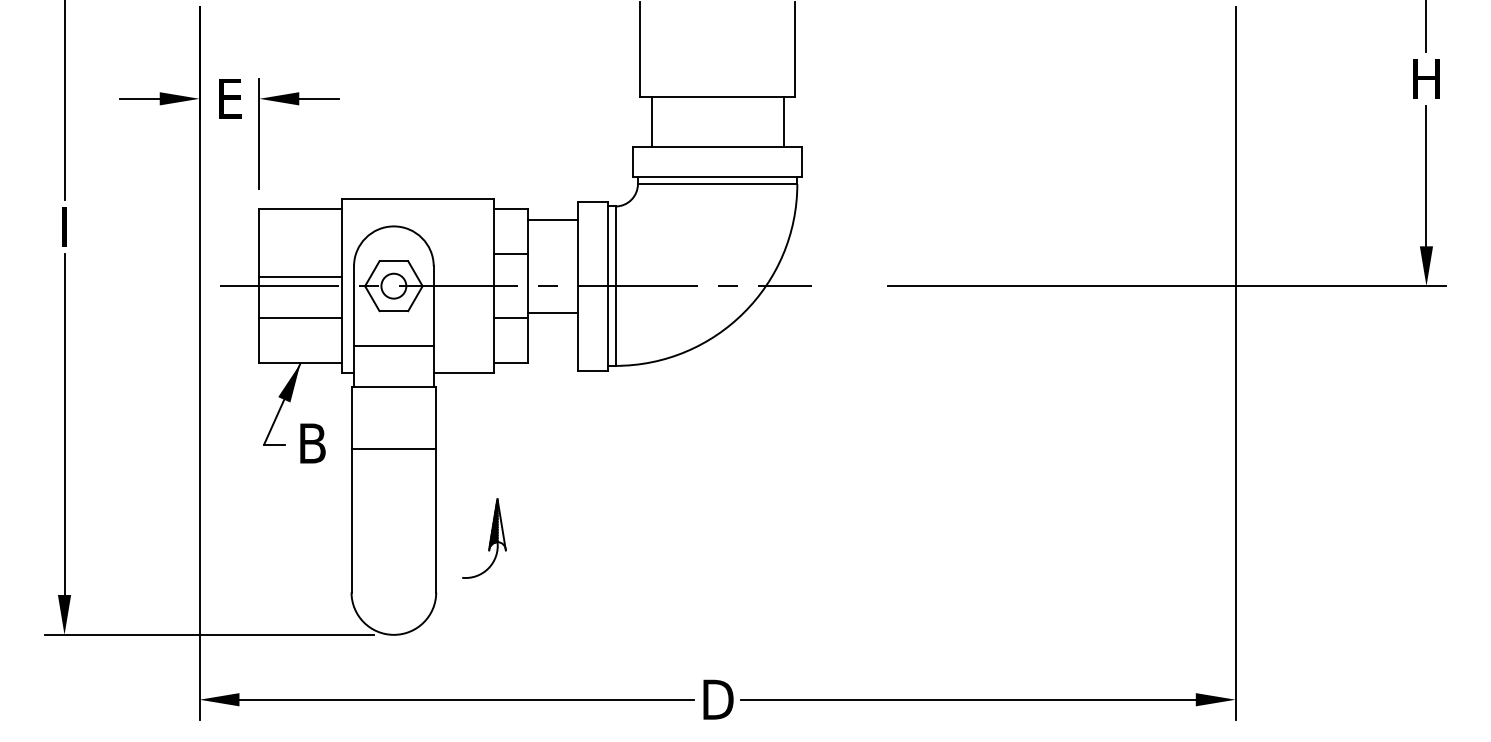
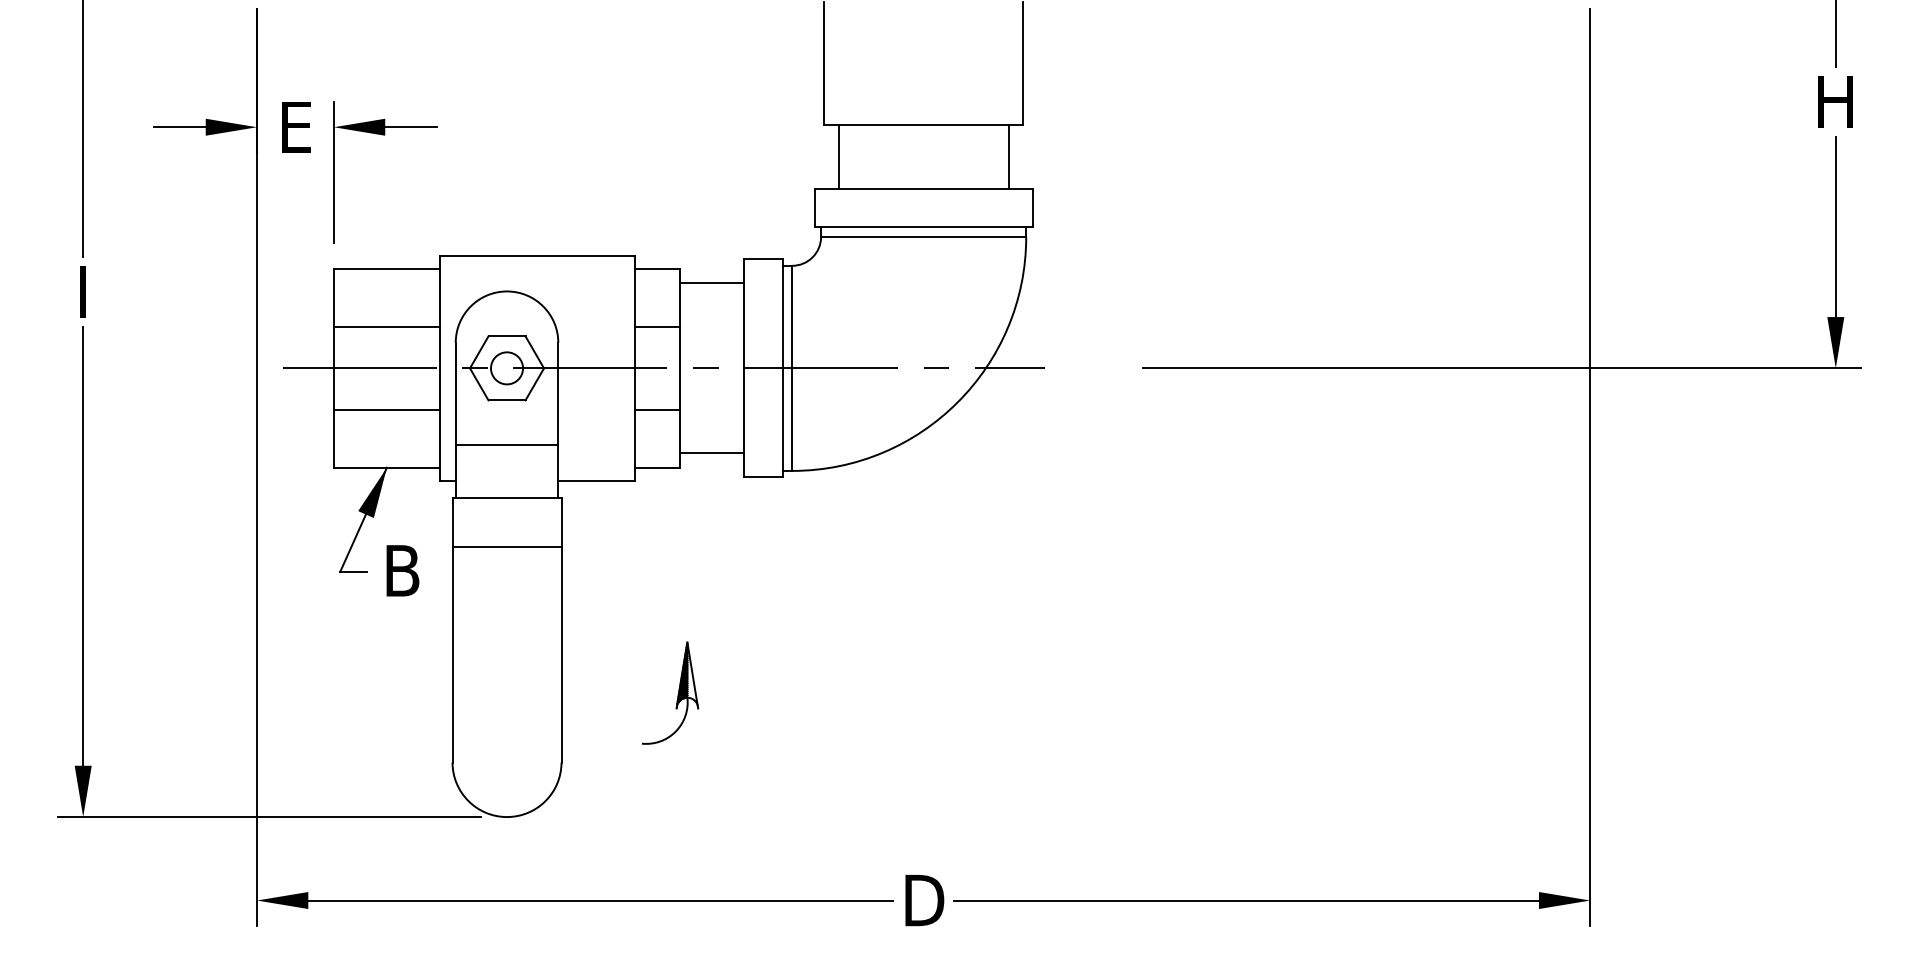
line: (300, 276) -> (386, 327), moved
line: (553, 312) -> (712, 453), moved
line: (393, 449) -> (506, 547), moved
part: (489, 539) -> (677, 694), moved

